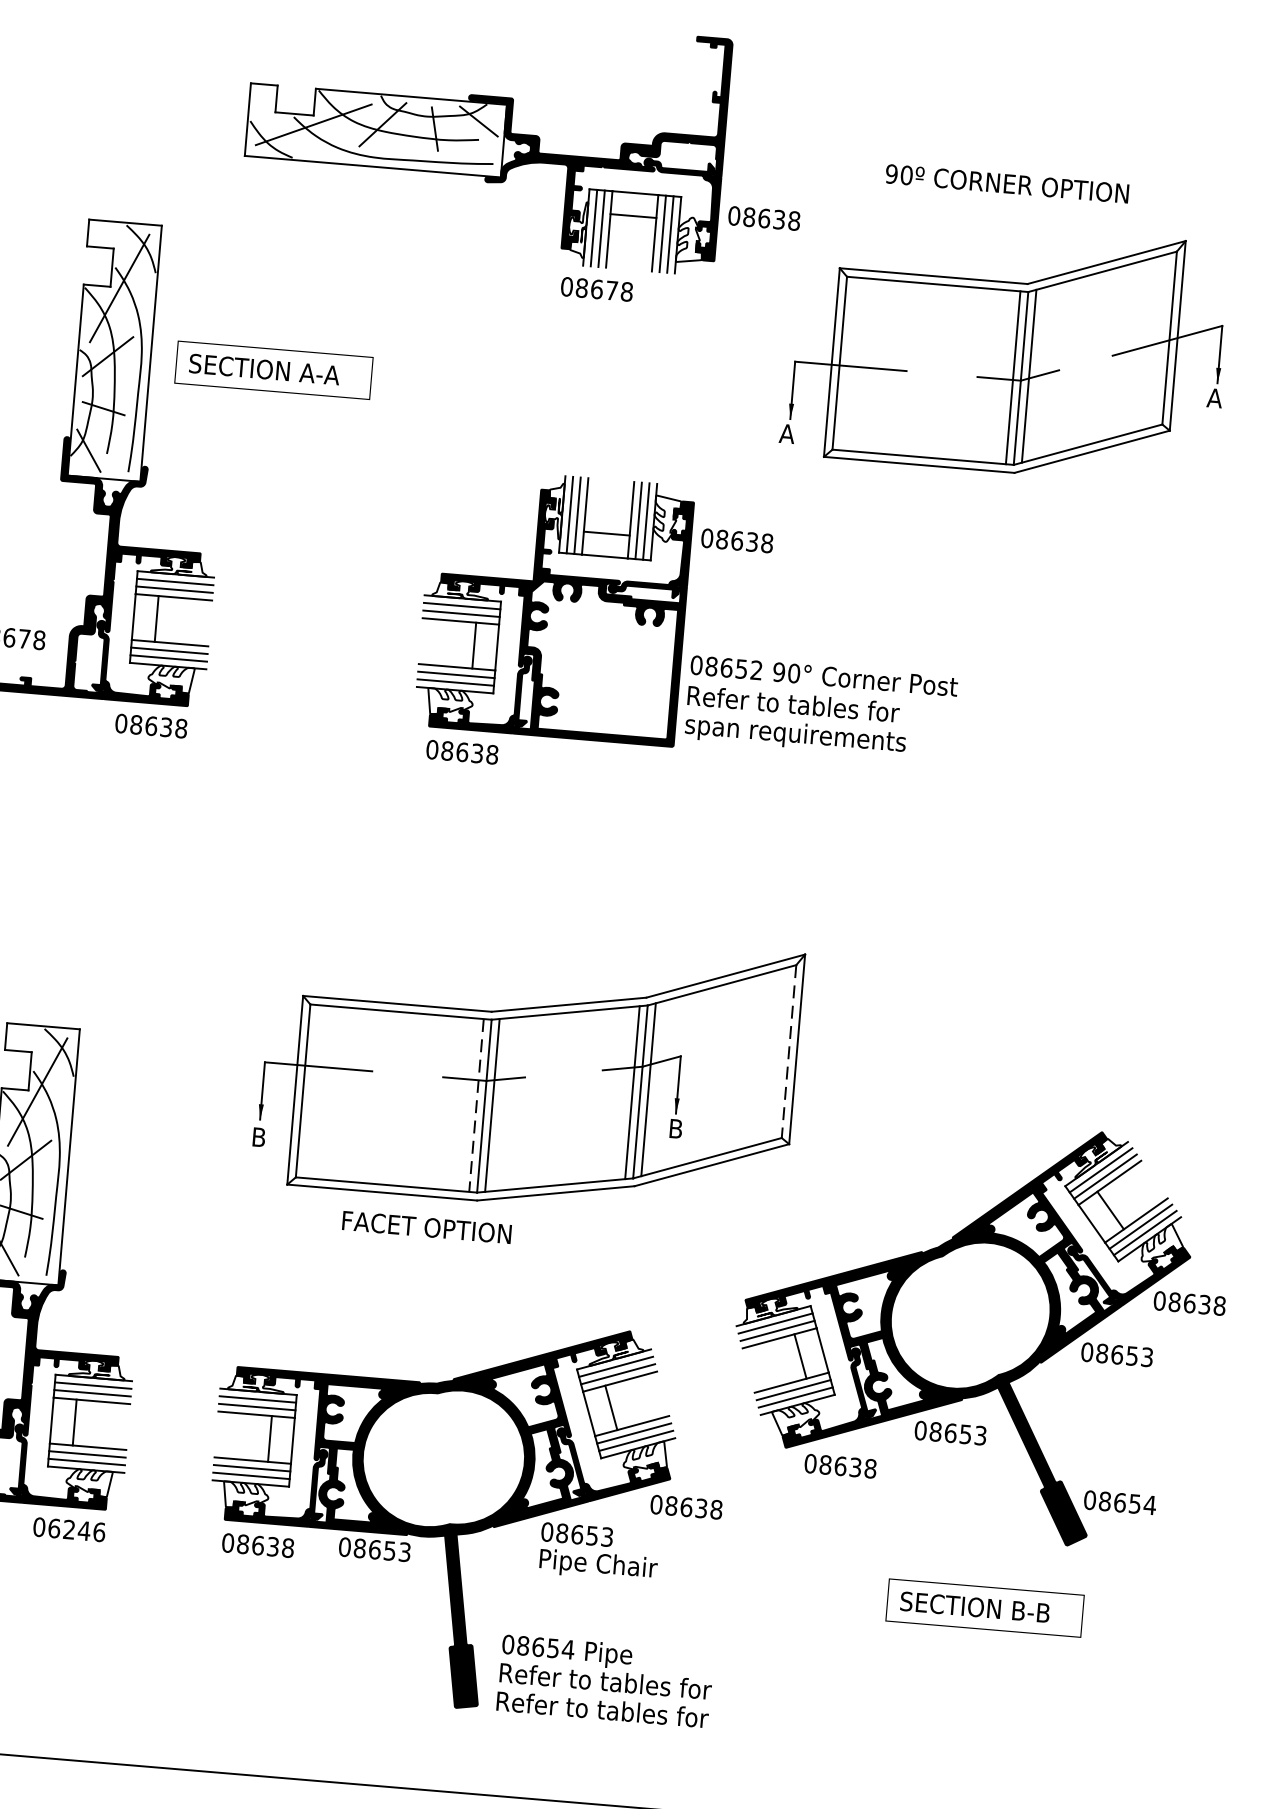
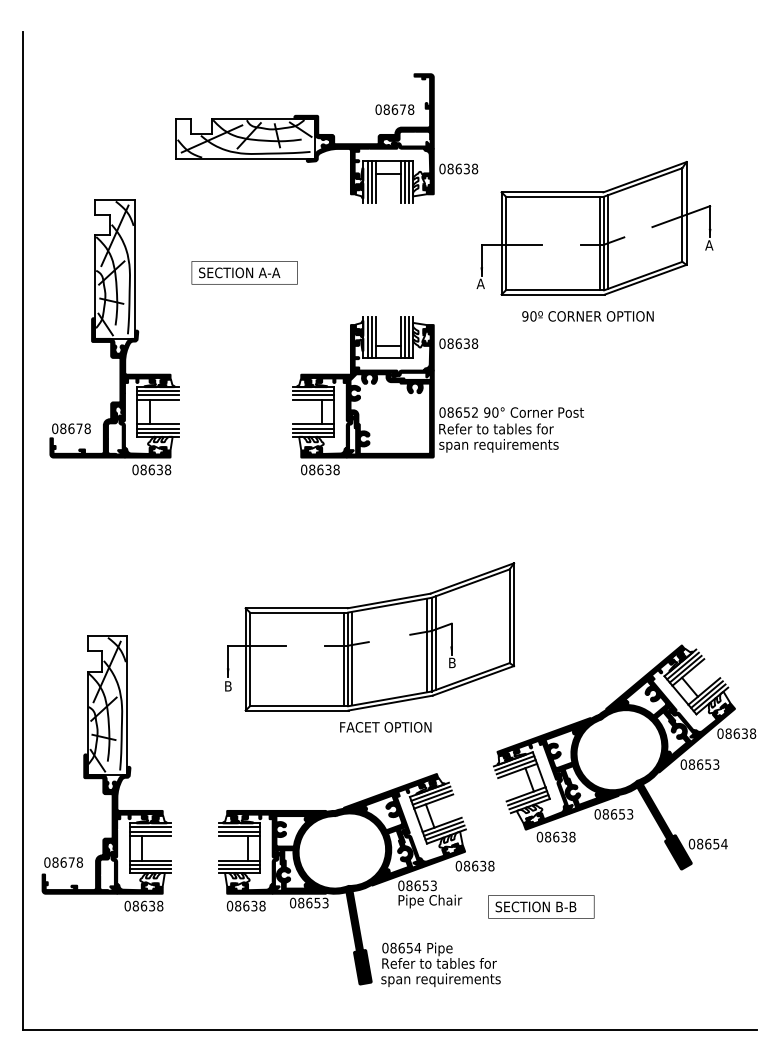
text: (1006, 184) -> (587, 316), moved
text: (596, 288) -> (394, 109), moved
text: (273, 369) -> (244, 272), moved
line: (788, 1051) -> (509, 616), dashed -> solid
line: (475, 1105) -> (343, 659), dashed -> solid
text: (426, 1227) -> (385, 727), moved
text: (75, 1529) -> (147, 905), 06246 -> 08638
text: (985, 1607) -> (541, 906), moved
text: (604, 1712) -> (440, 980), Refer to tables for -> span requirements

